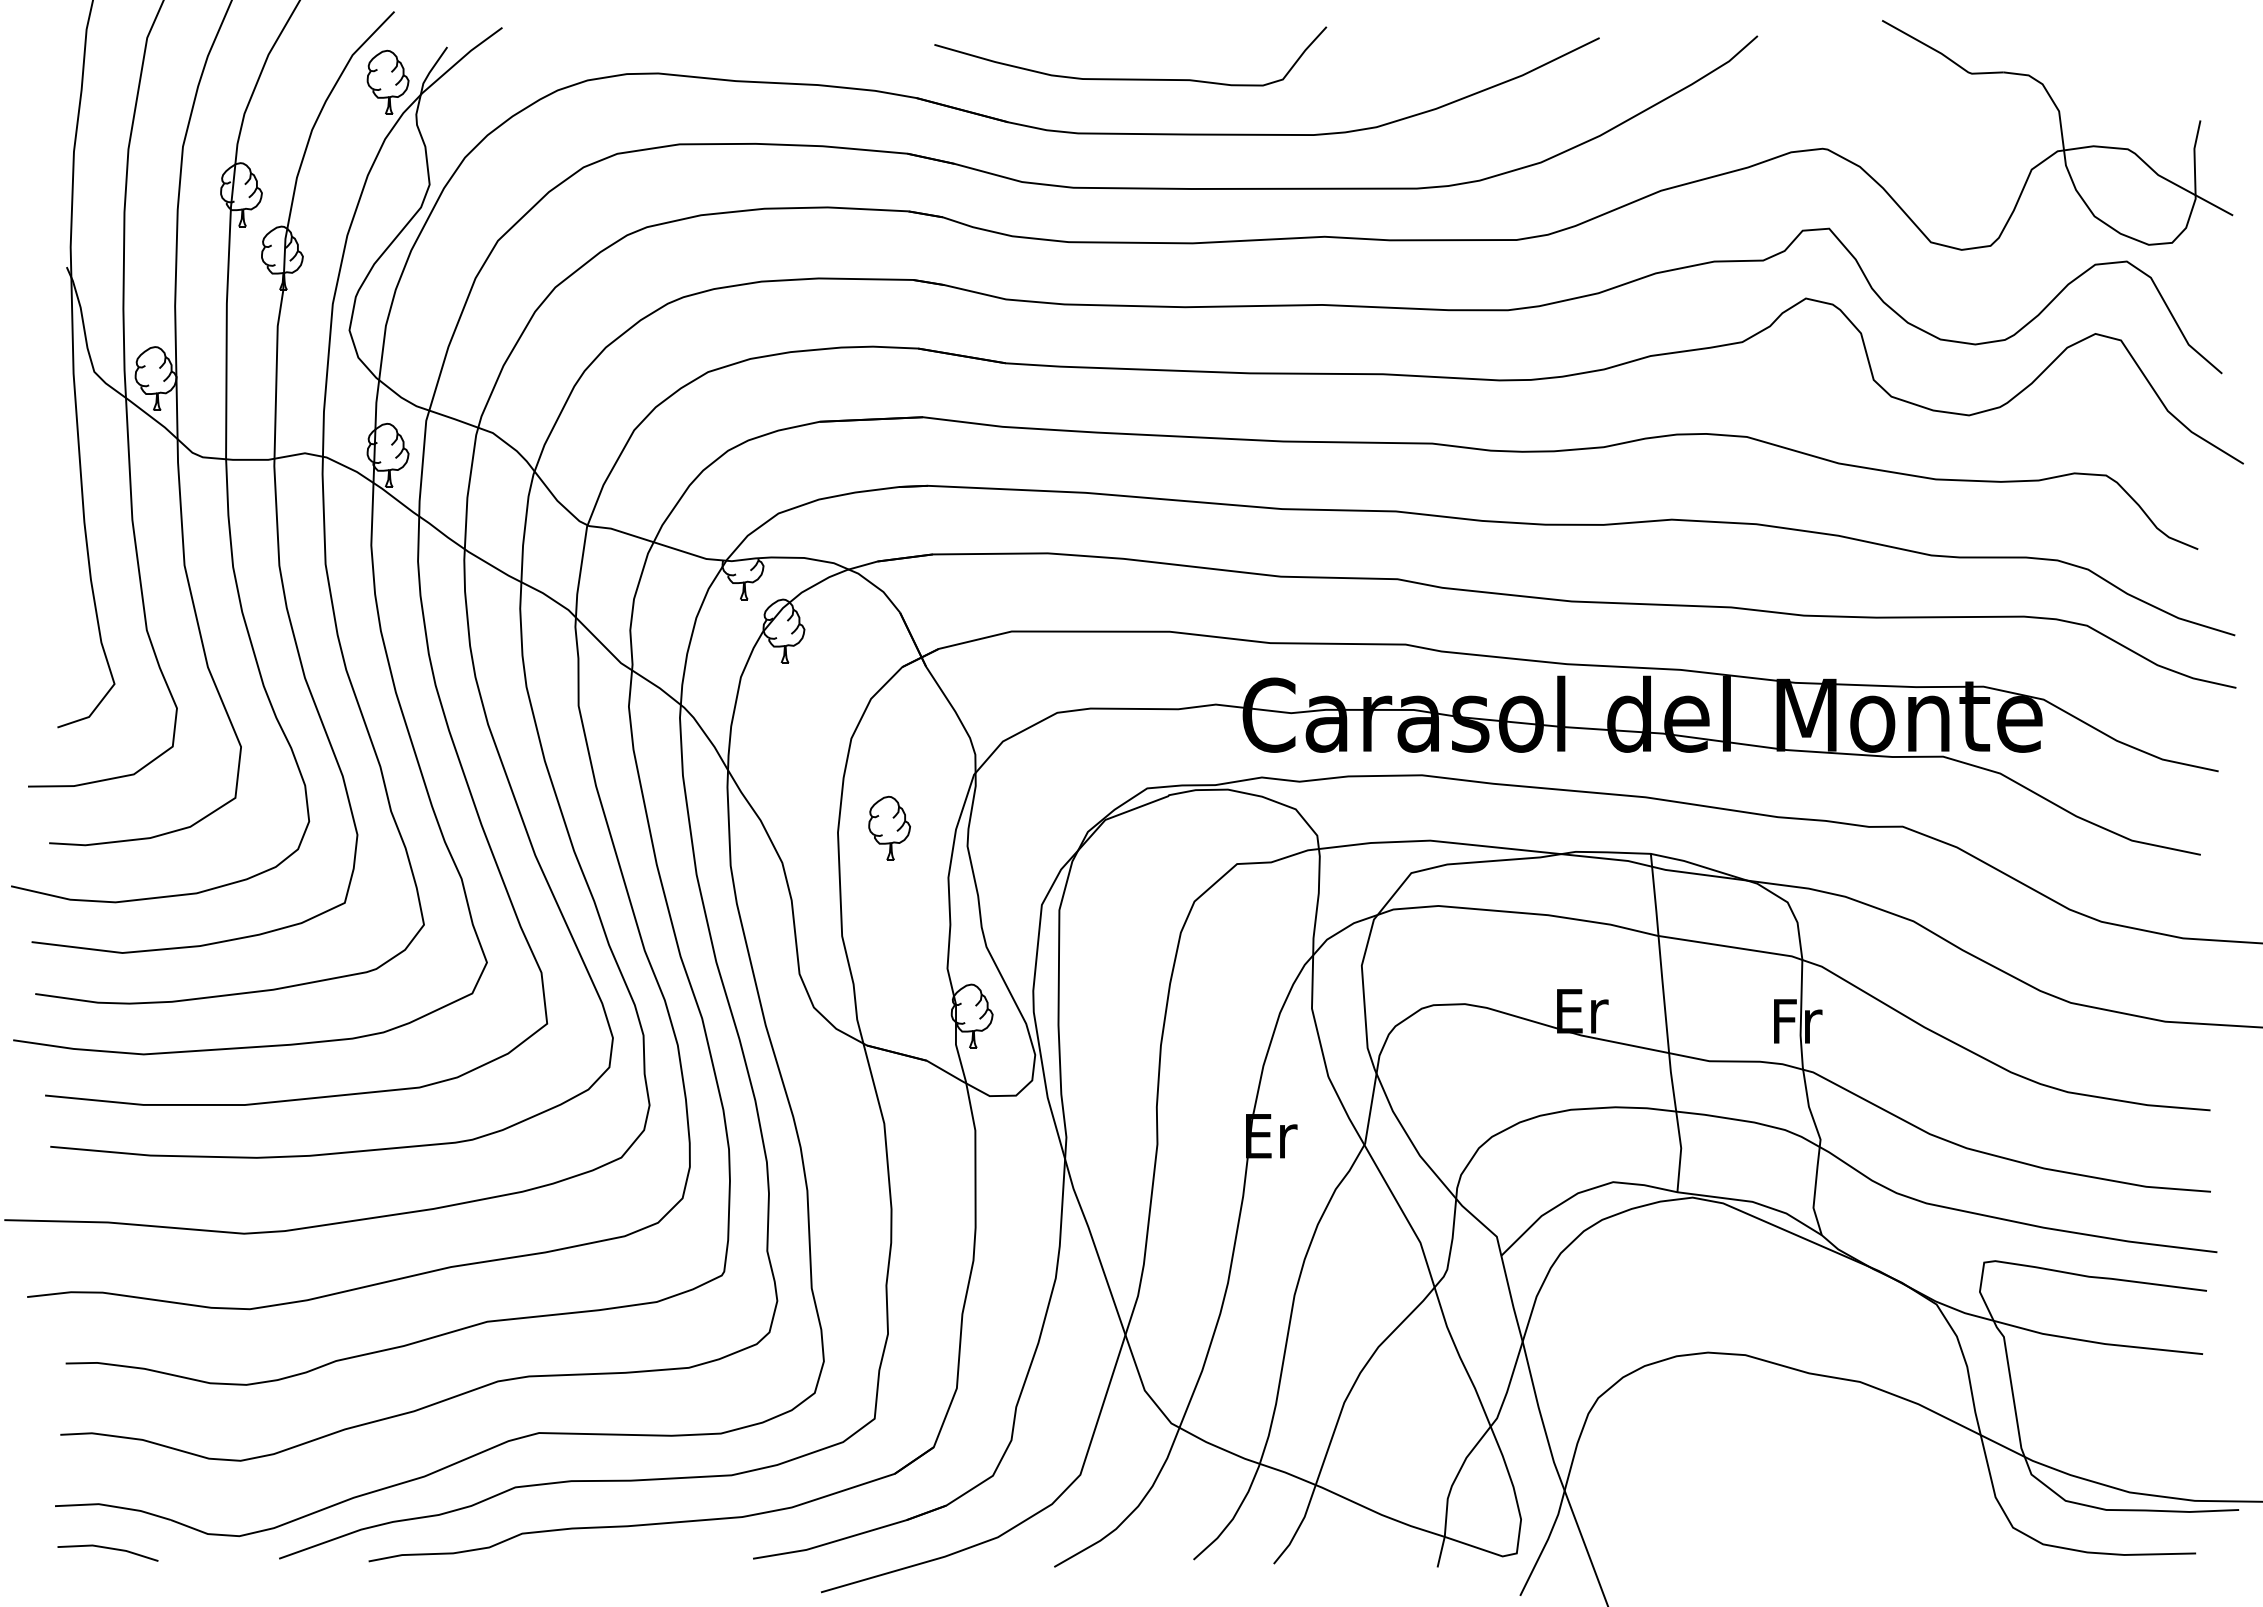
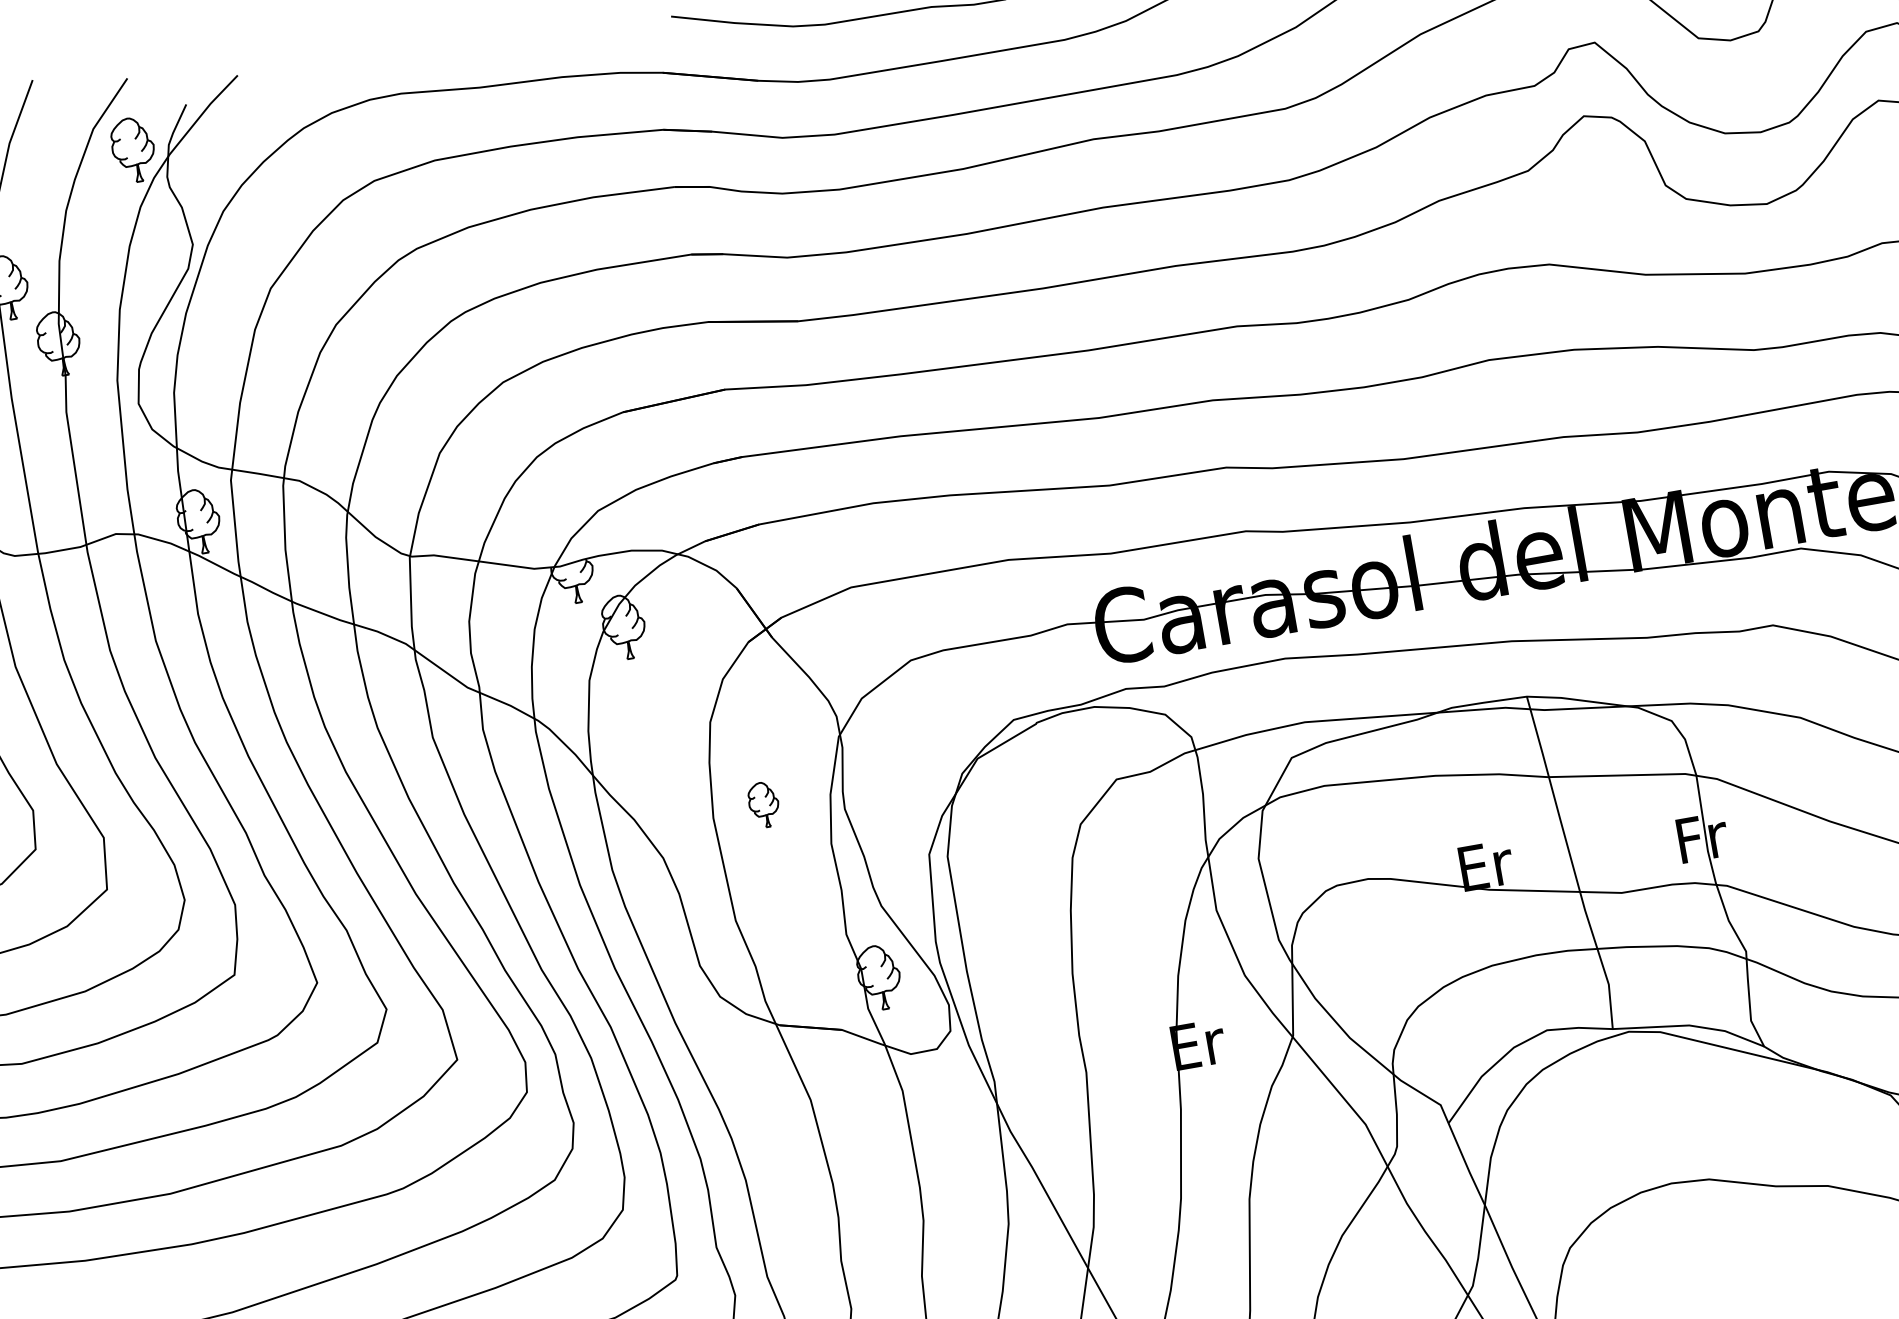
part: (889, 827) -> (763, 804), size x0.7

